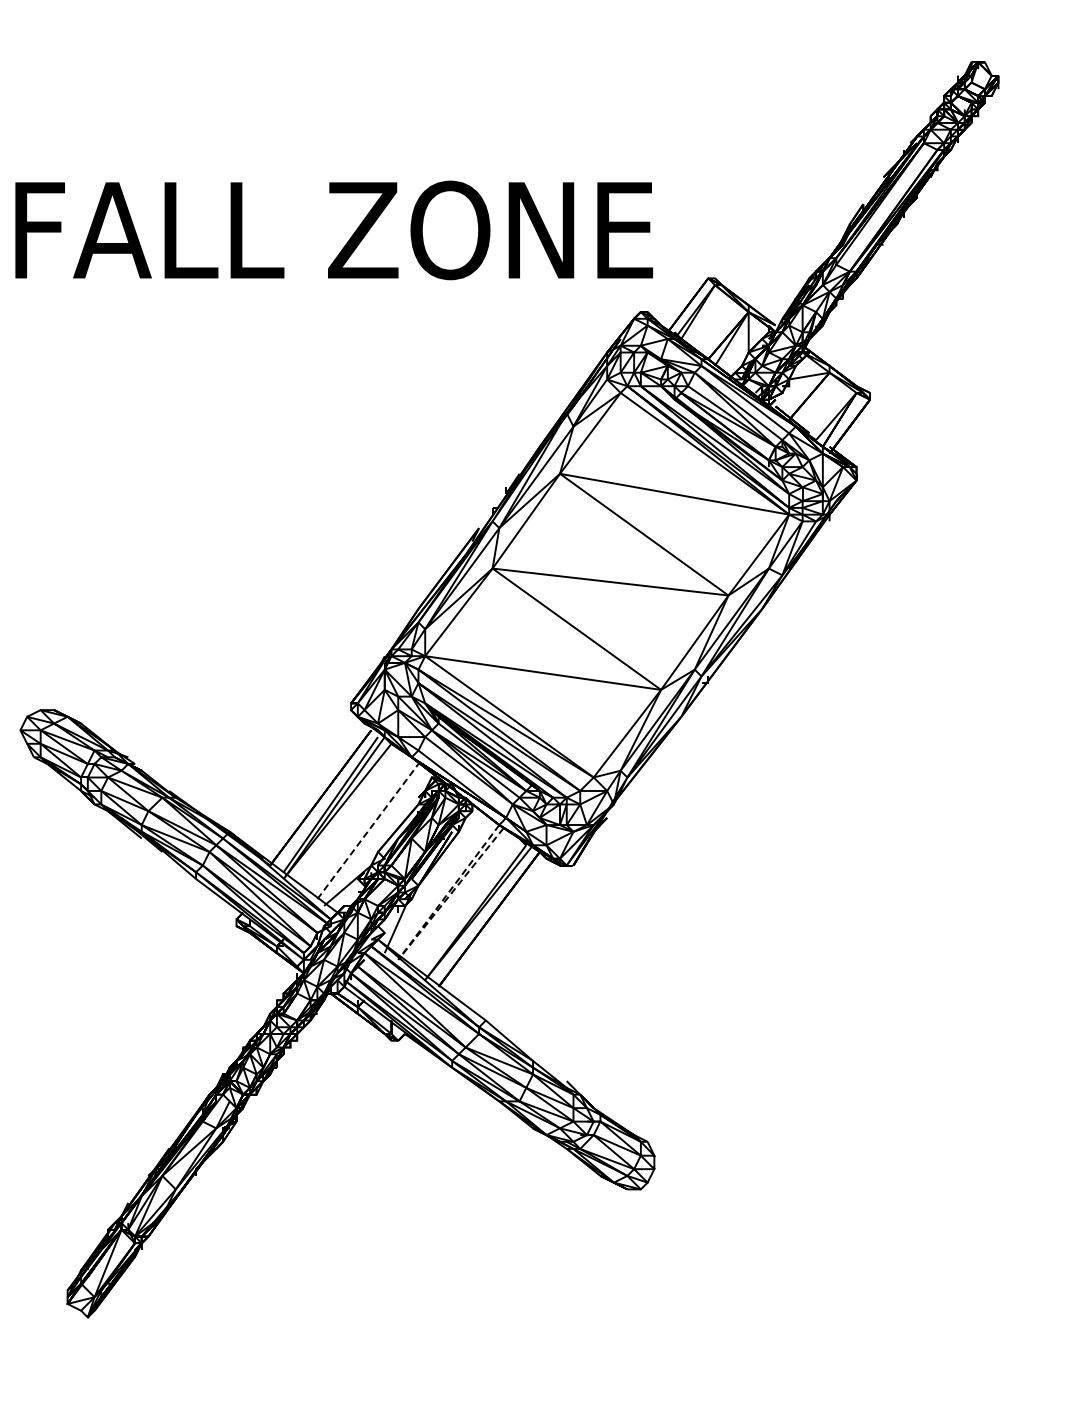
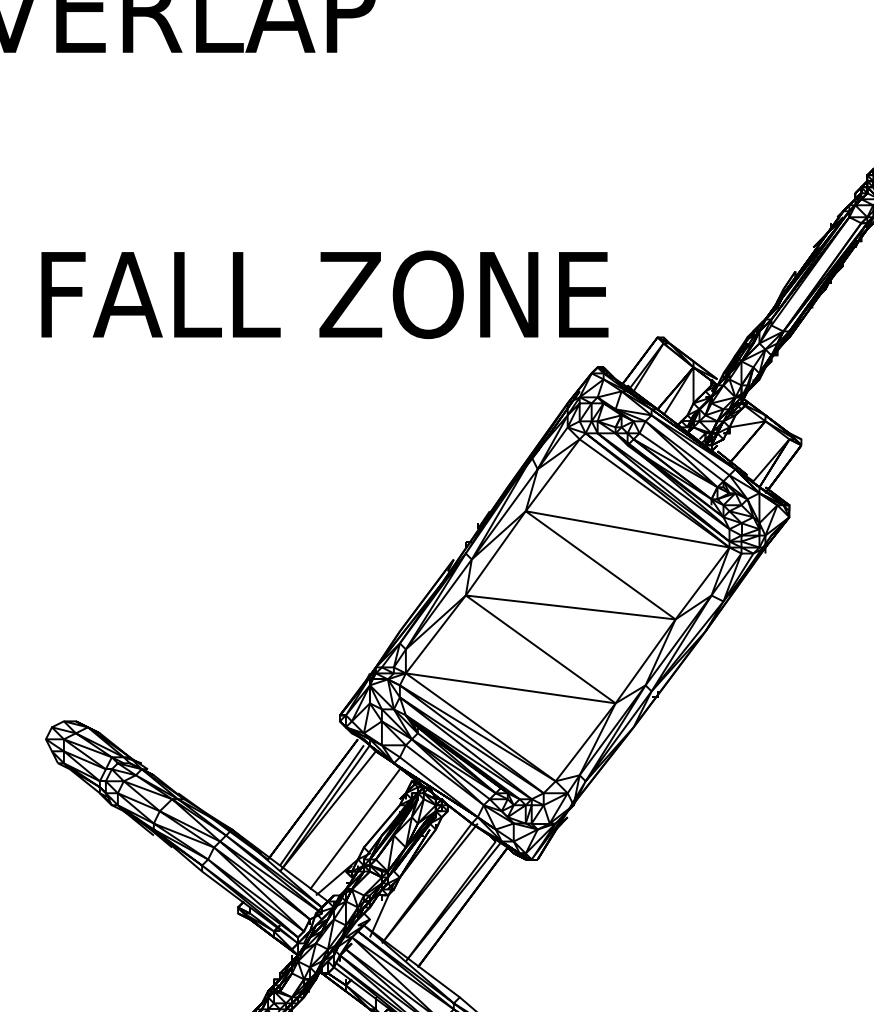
line: (368, 831) -> (355, 829), dashed -> solid
line: (399, 958) -> (383, 942), dashed -> solid

